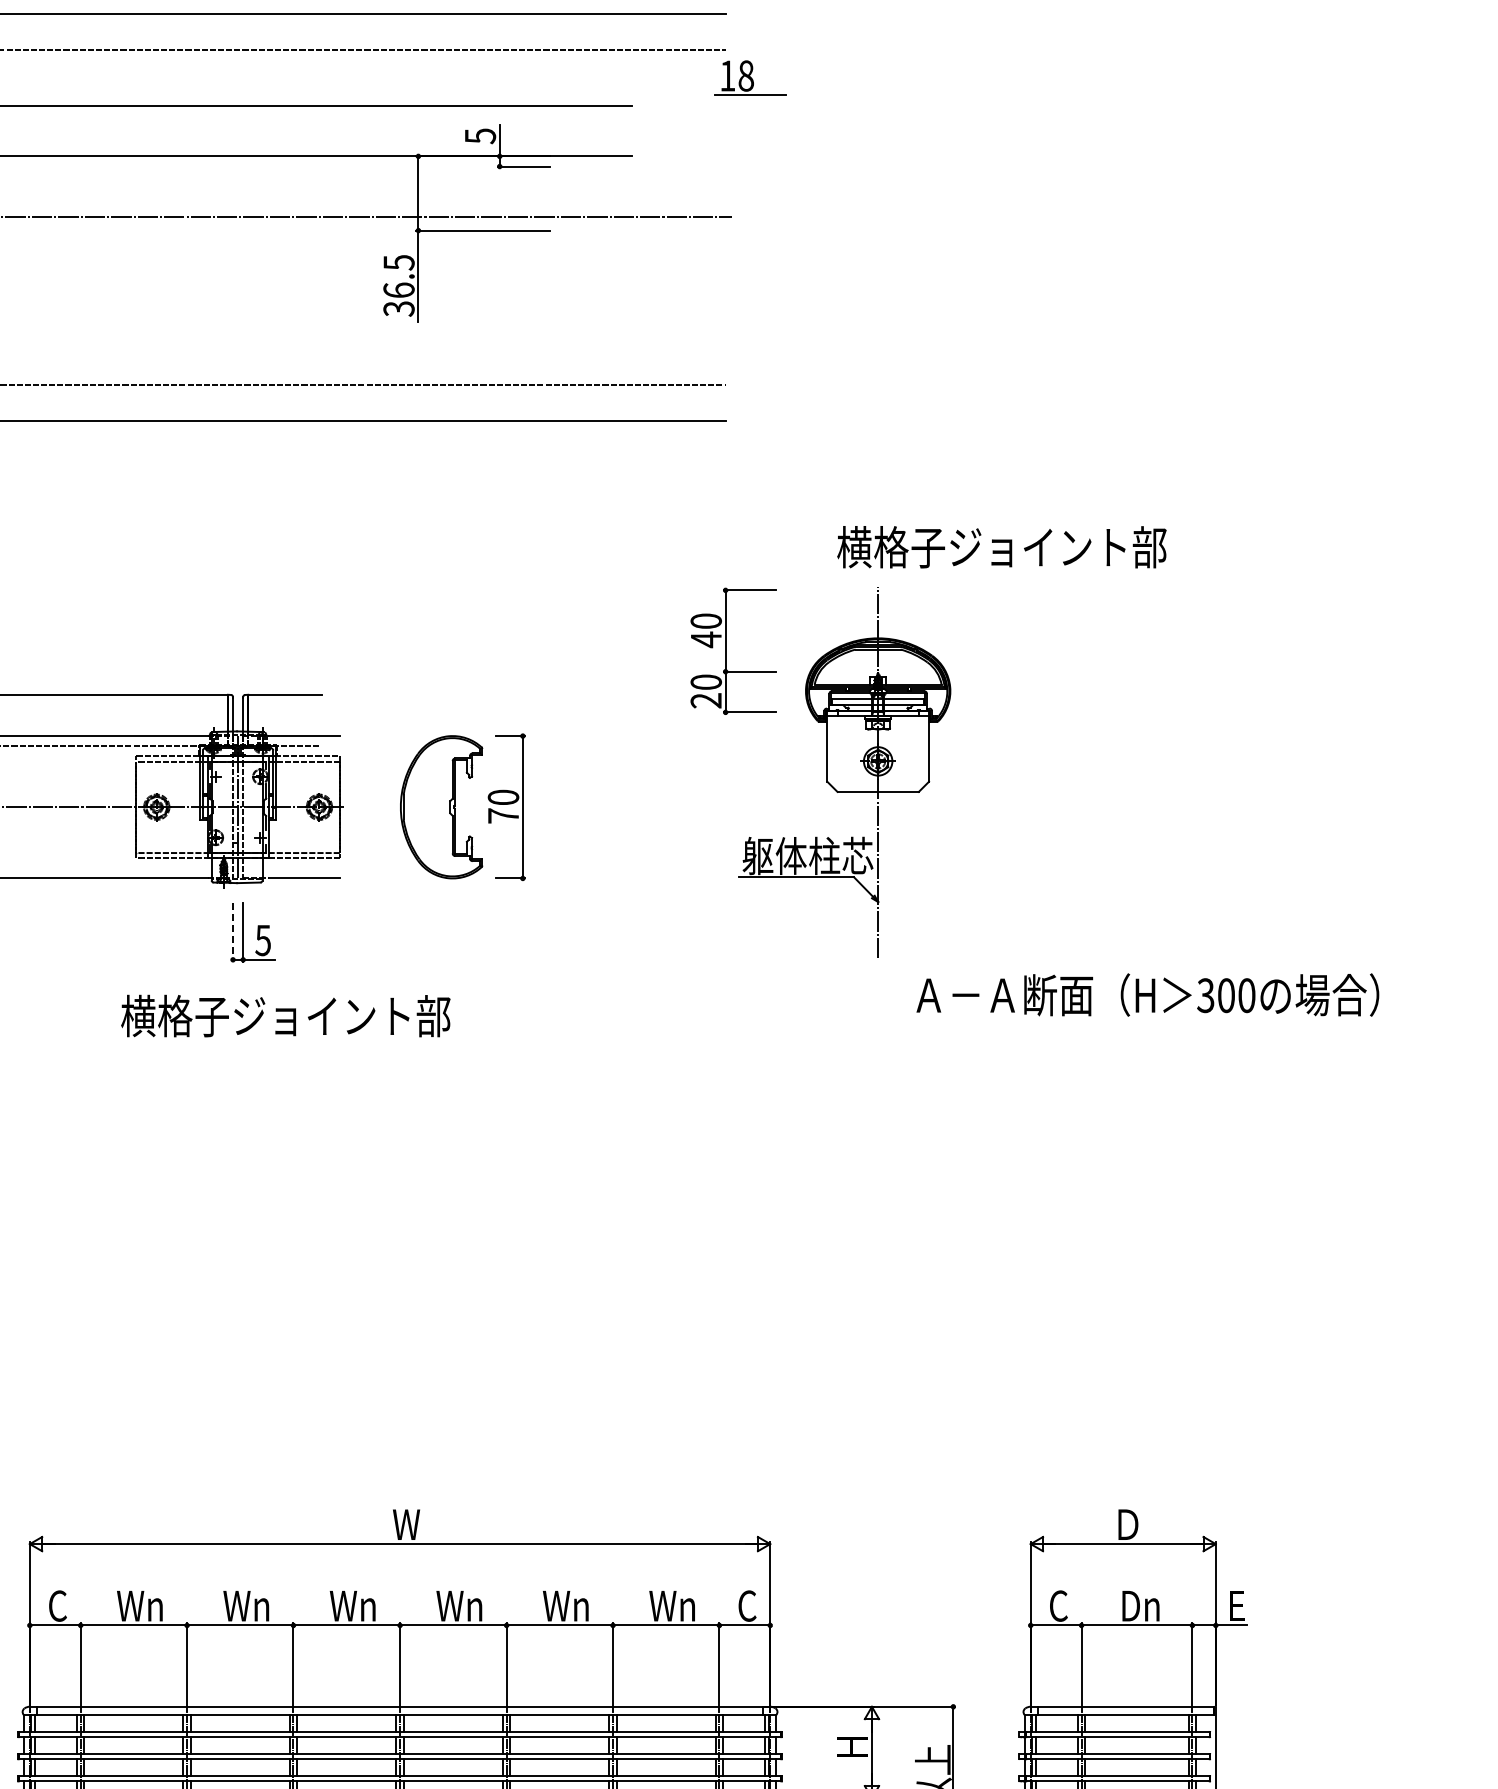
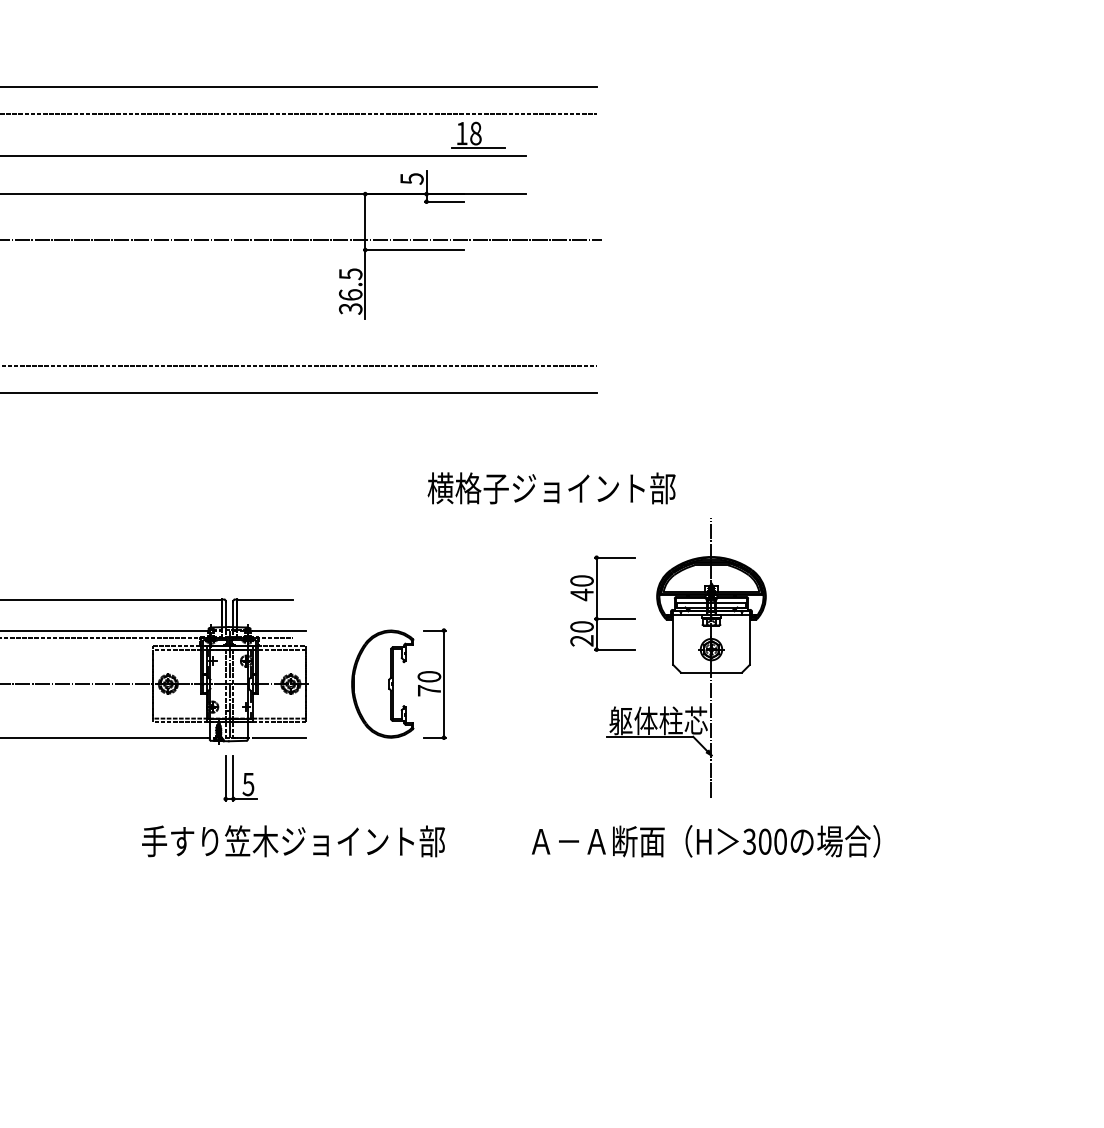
part: (750, 77) -> (479, 134), moved
text: (1001, 547) -> (551, 488), moved
part: (726, 650) -> (597, 603), moved
line: (233, 932) -> (226, 778), dashed -> solid
text: (1147, 994) -> (705, 840), moved
text: (322, 1015) -> (293, 840), 横格子ジョイント部 -> 手すり笠木ジョイント部

